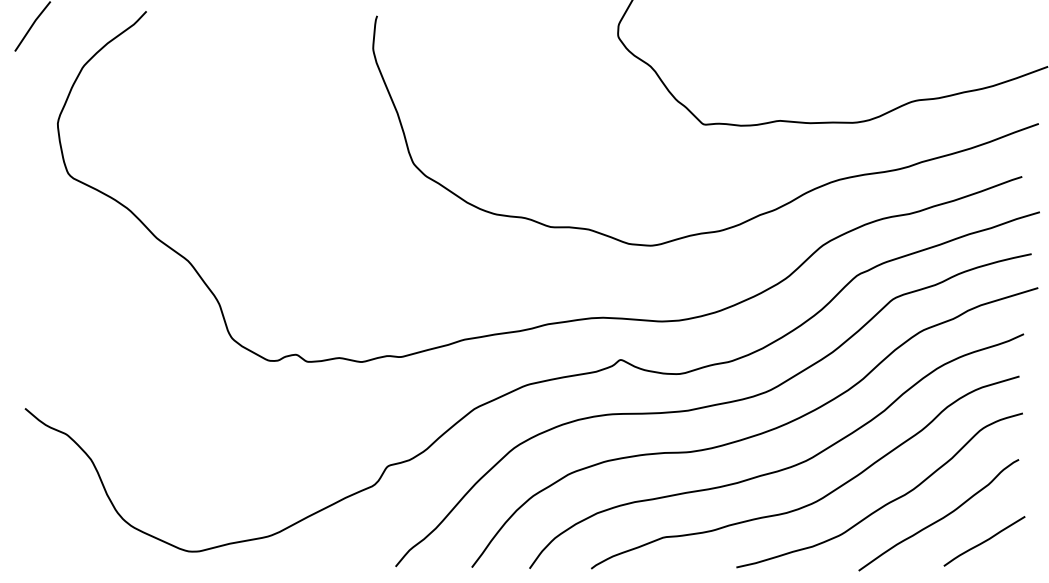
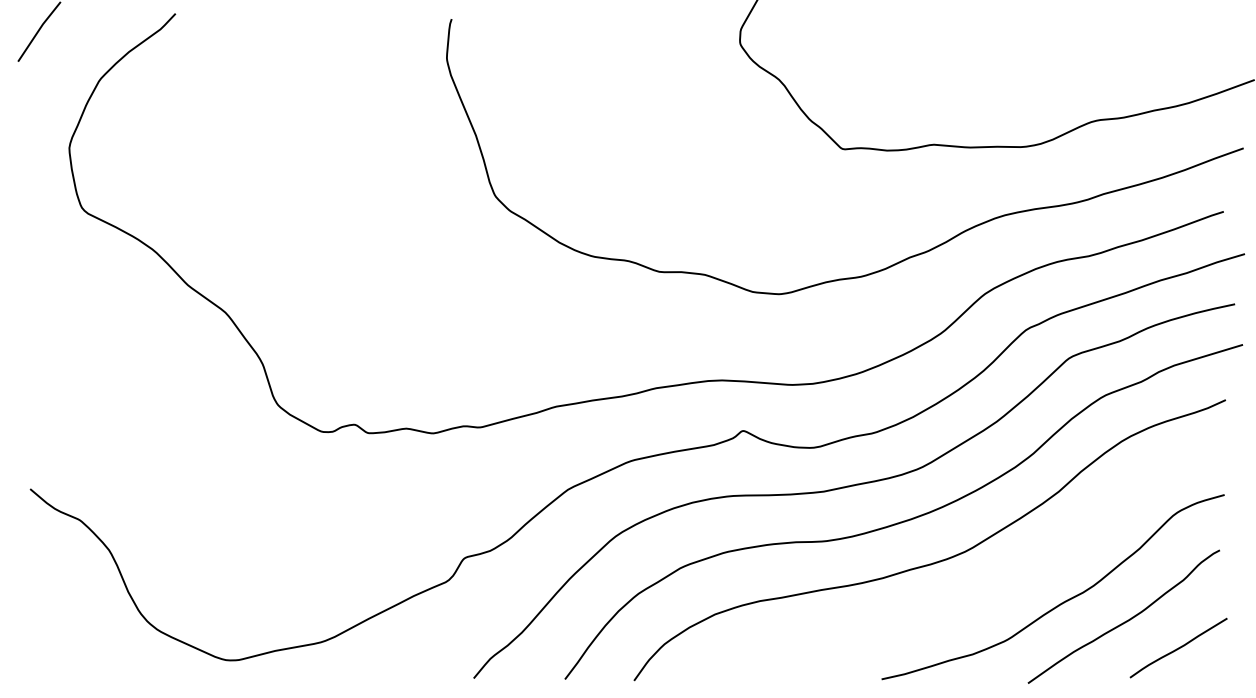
curve: (819, 498) -> (981, 596), removed

